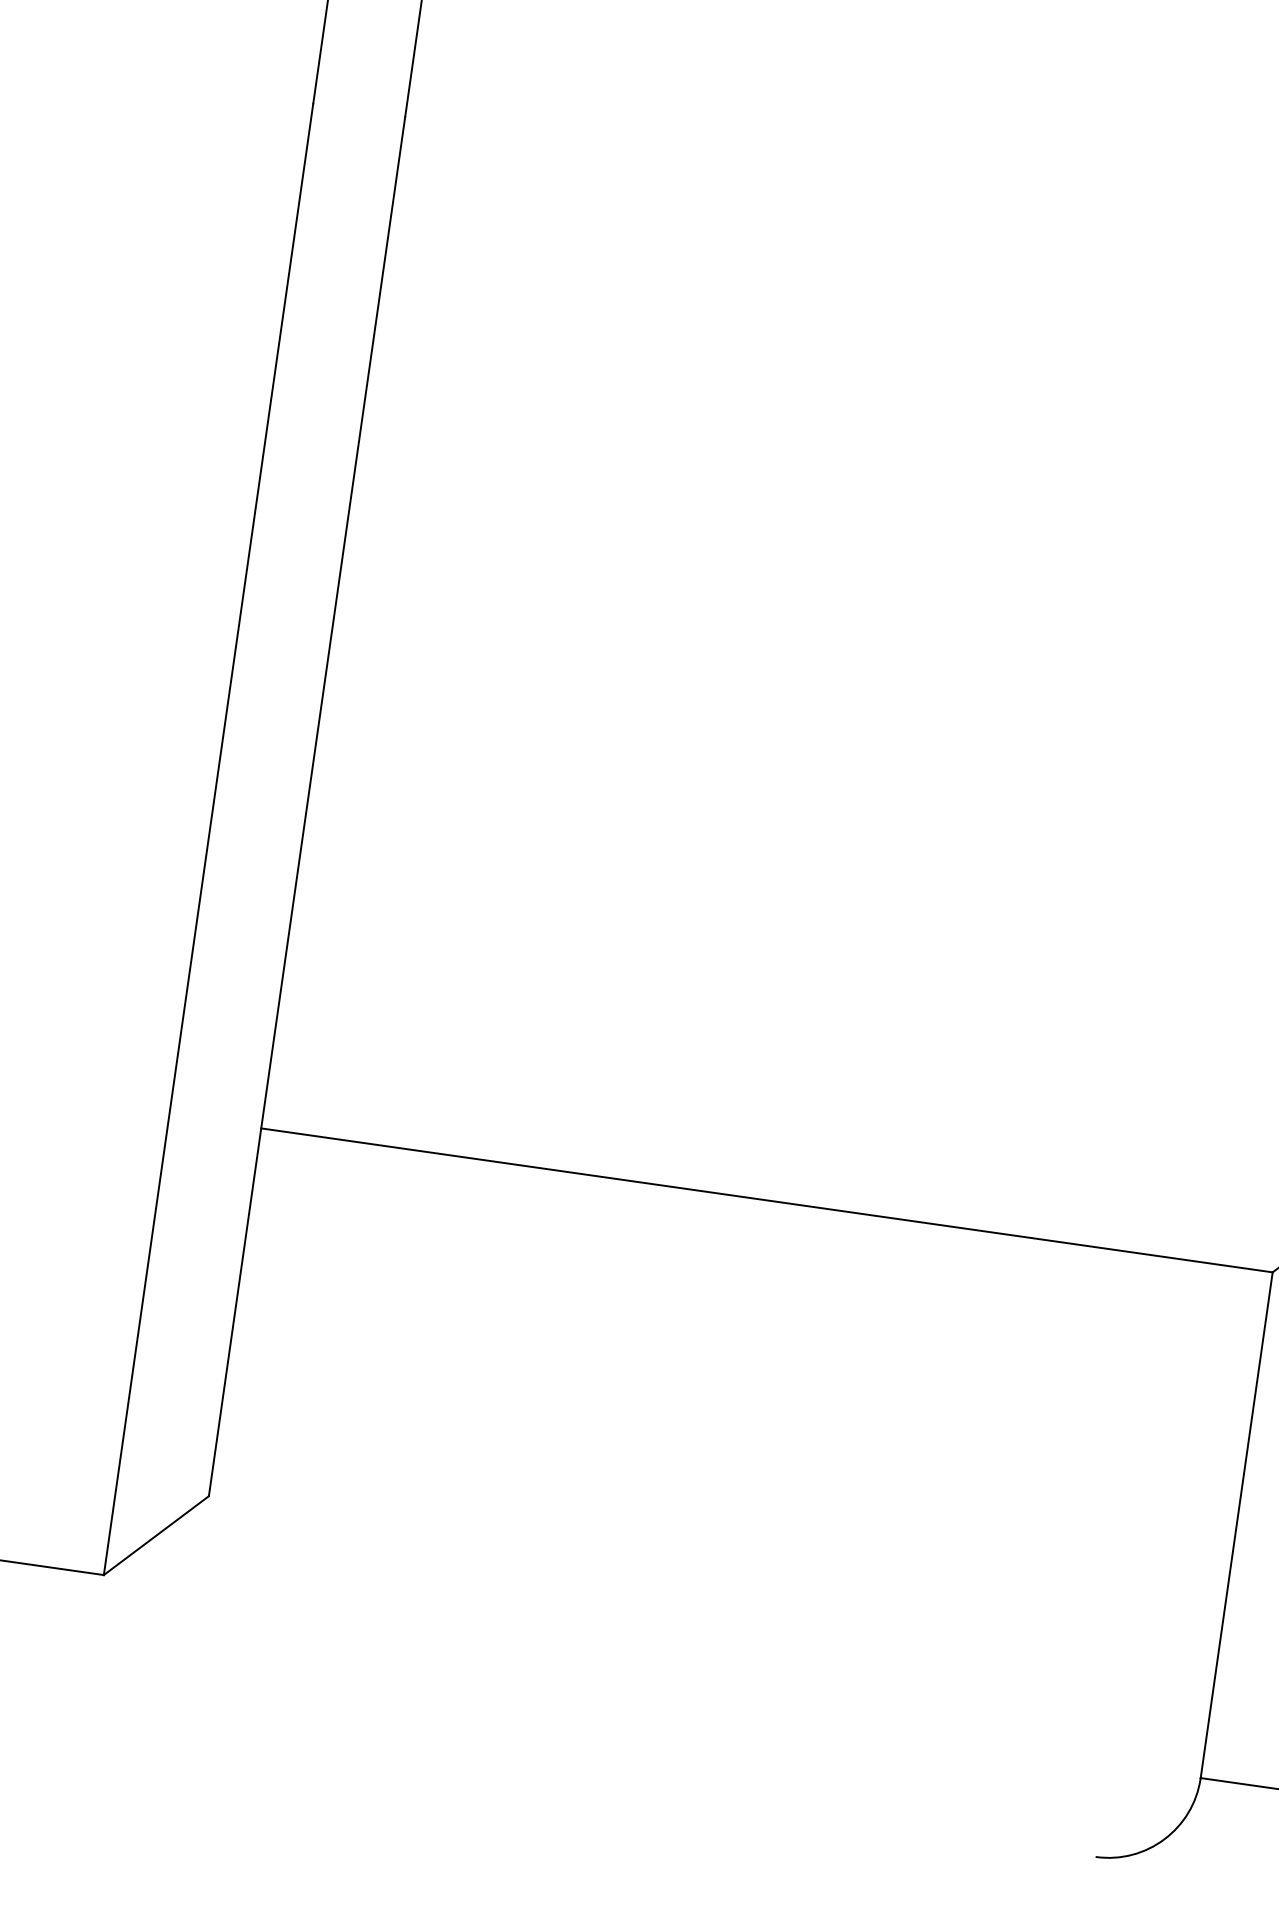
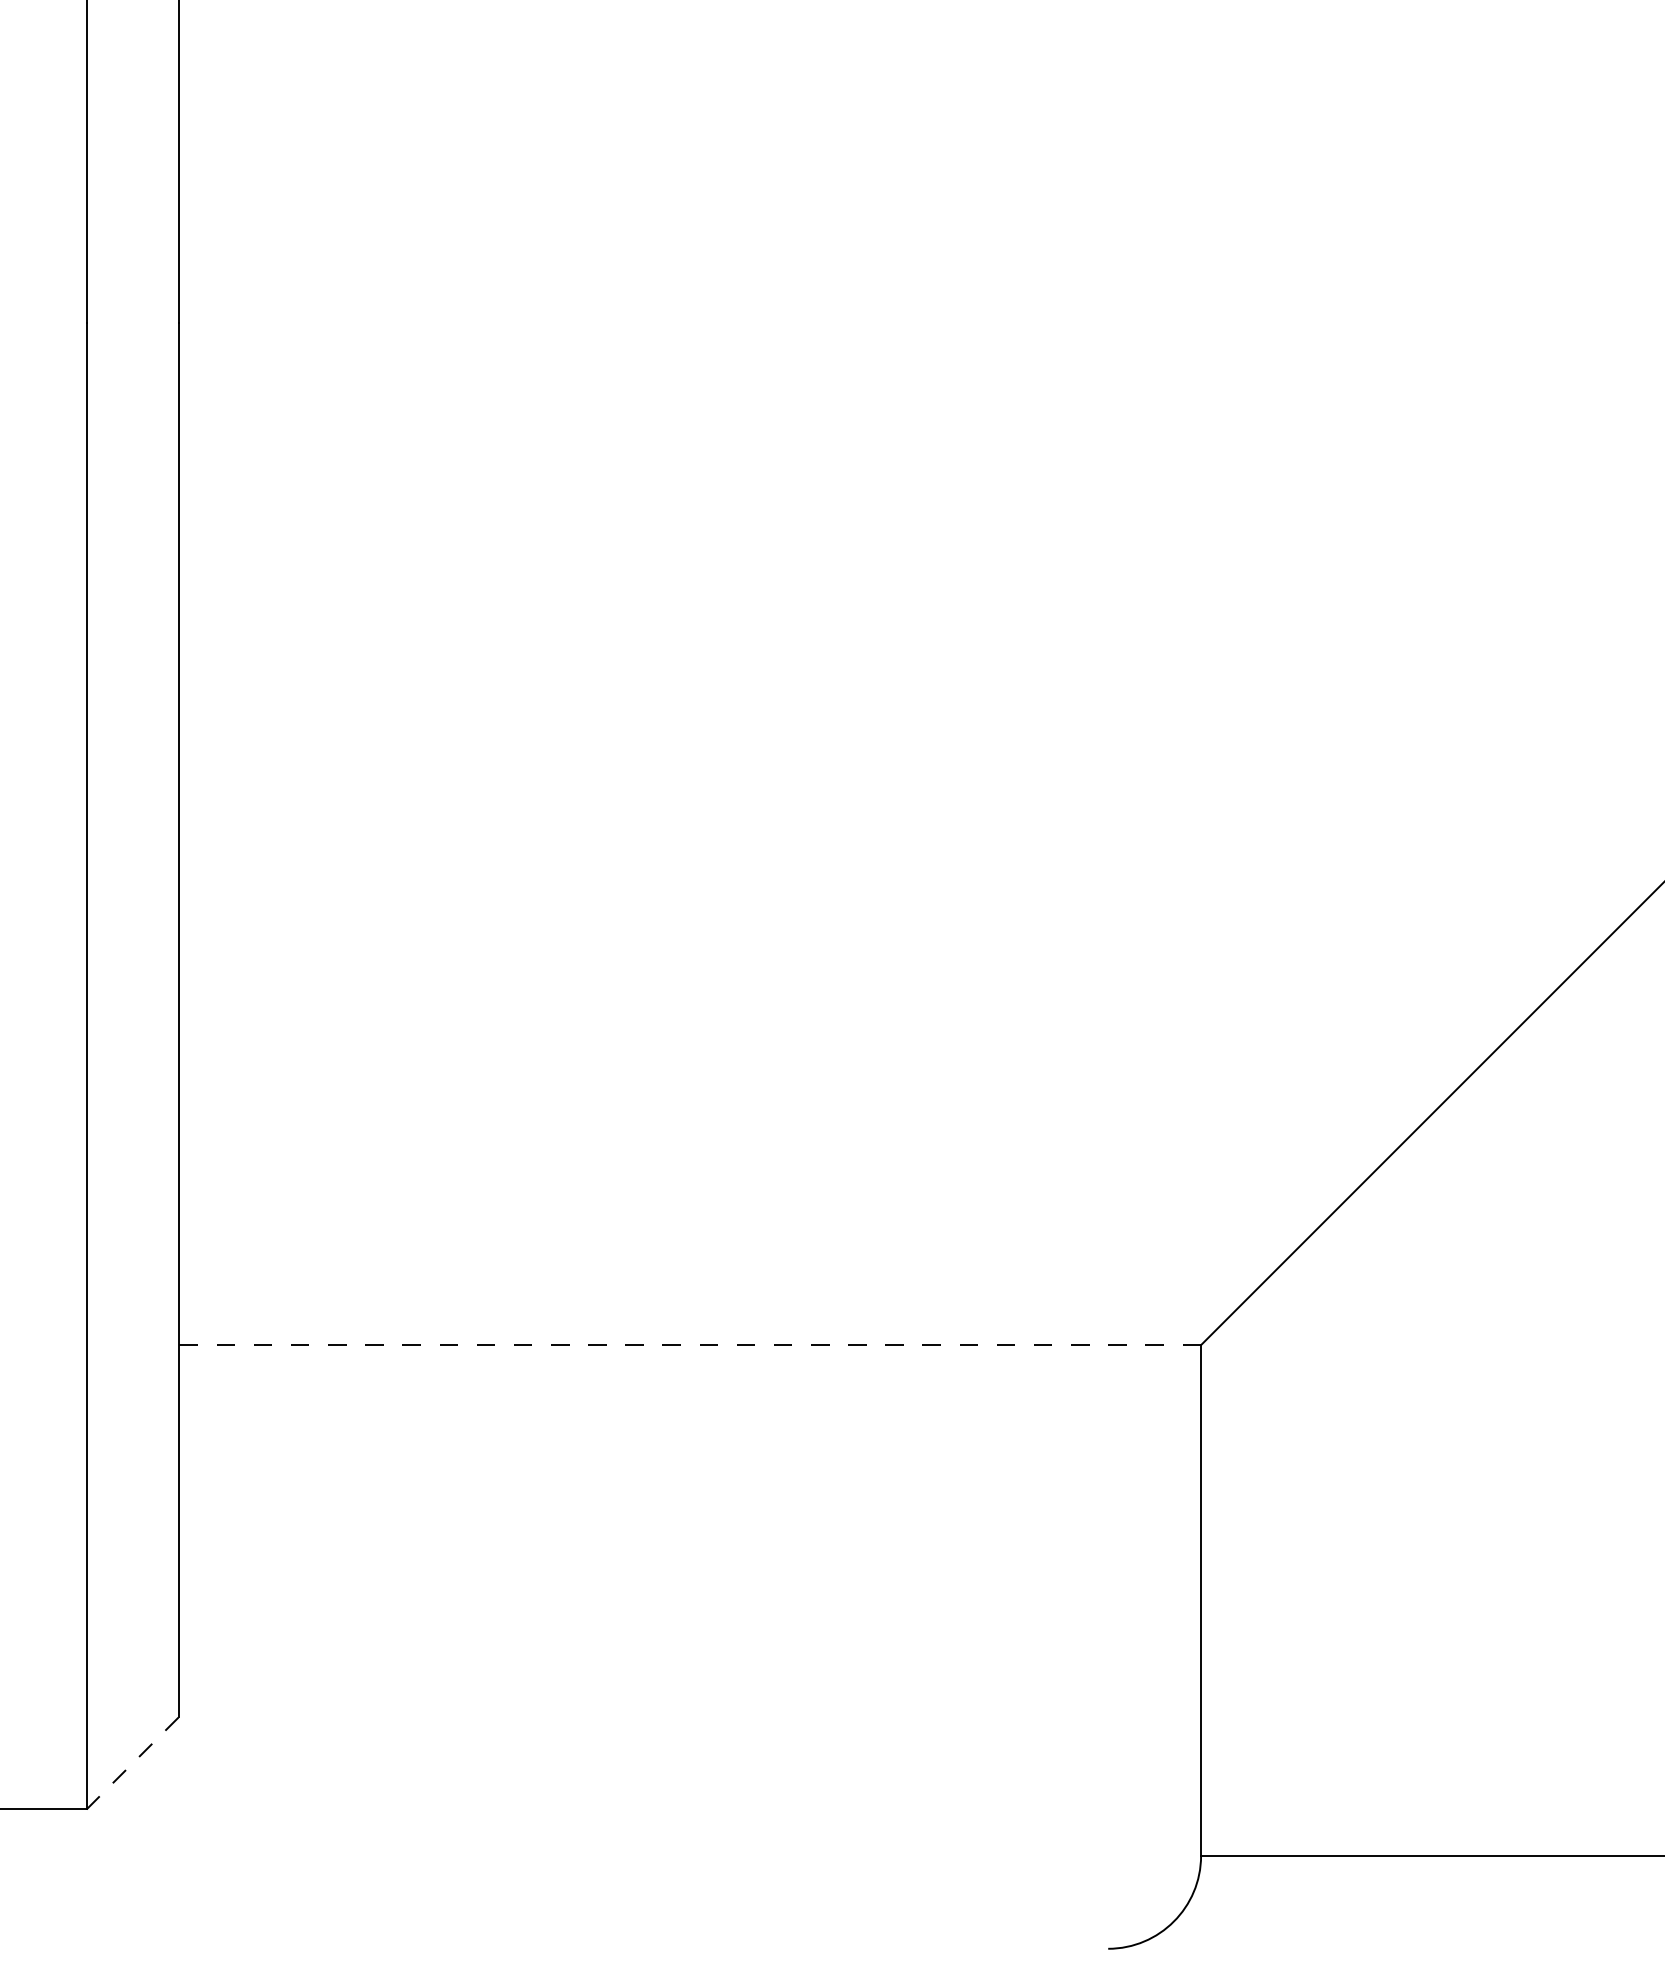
line: (767, 1200) -> (690, 1345), solid -> dashed
line: (156, 1536) -> (133, 1763), solid -> dashed

